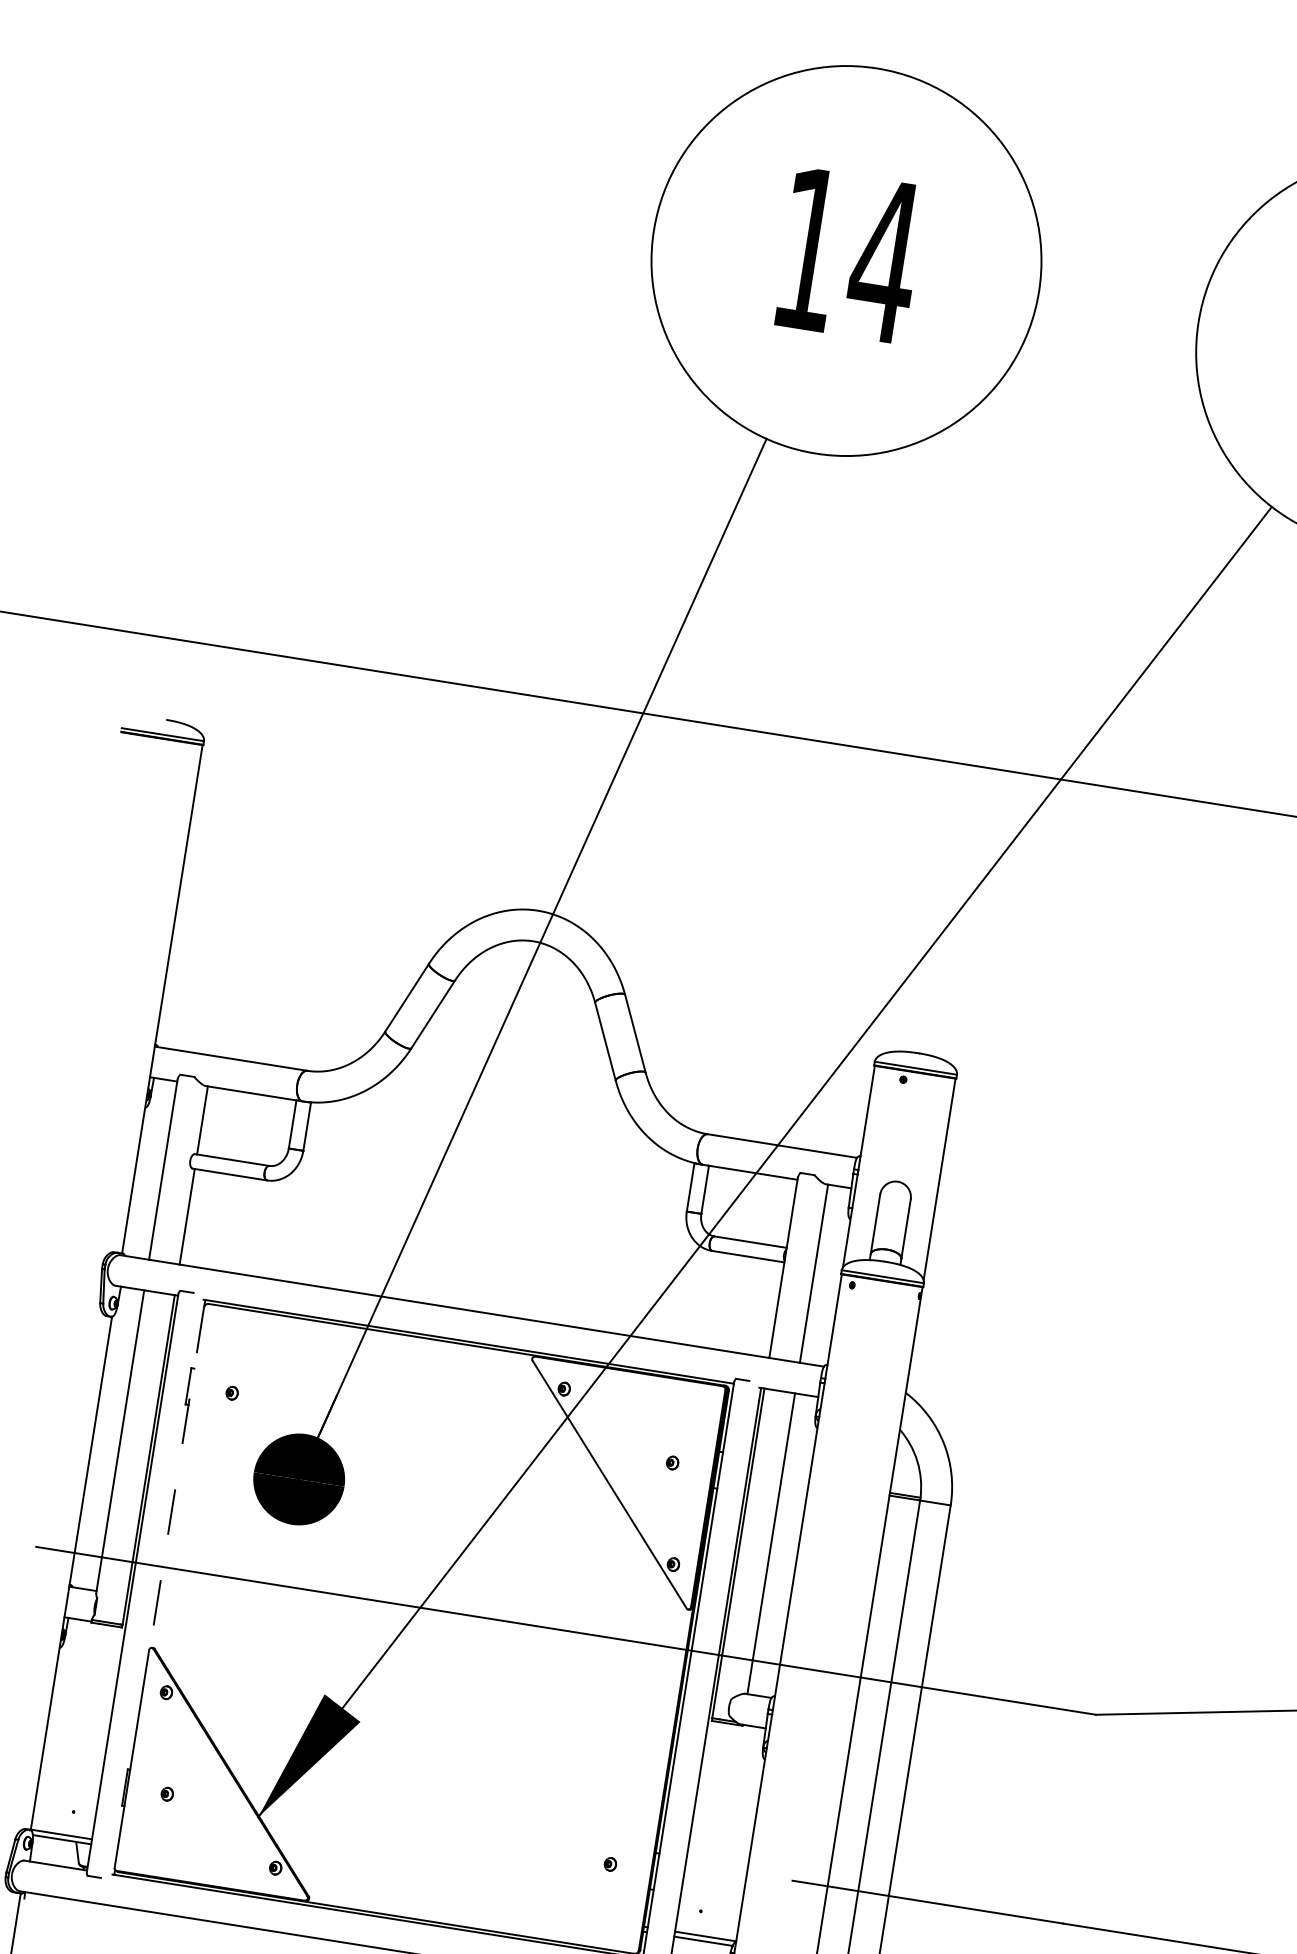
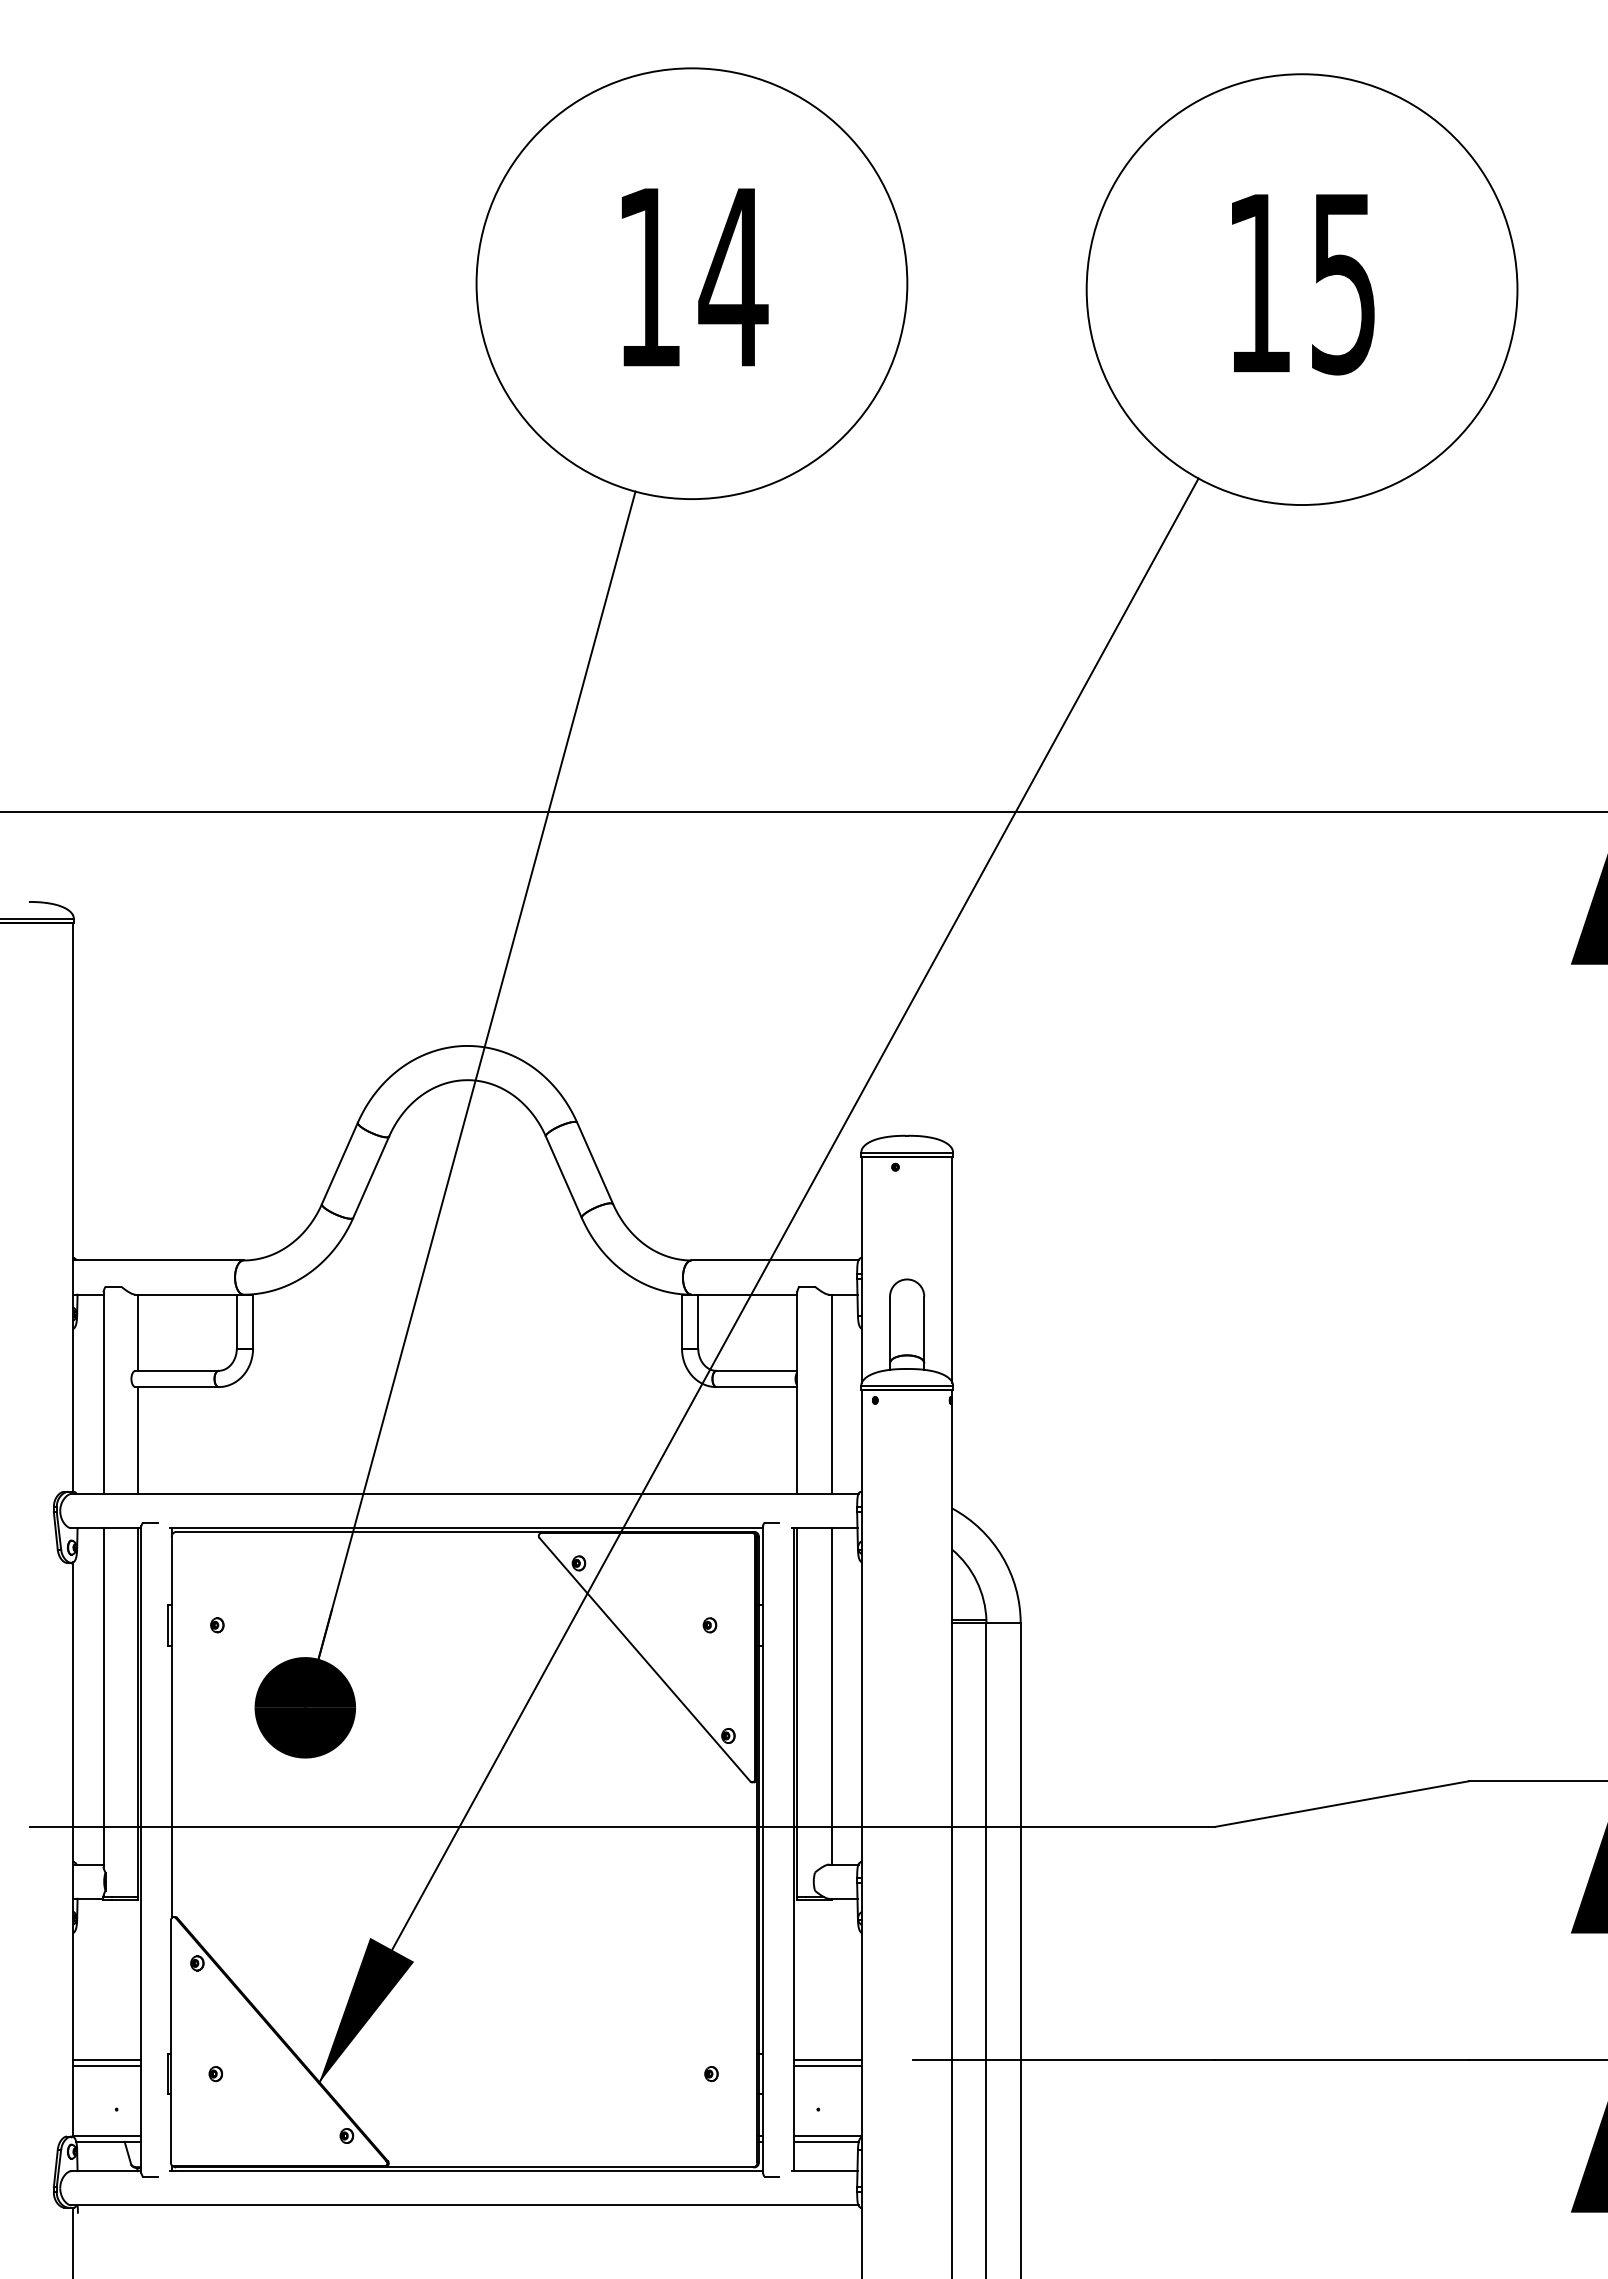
line: (176, 1478) -> (171, 1727), dashed -> solid
line: (72, 1766) -> (107, 2060), added
line: (71, 1771) -> (107, 2065), added
line: (716, 1868) -> (827, 2060), added
line: (715, 1873) -> (827, 2065), added

